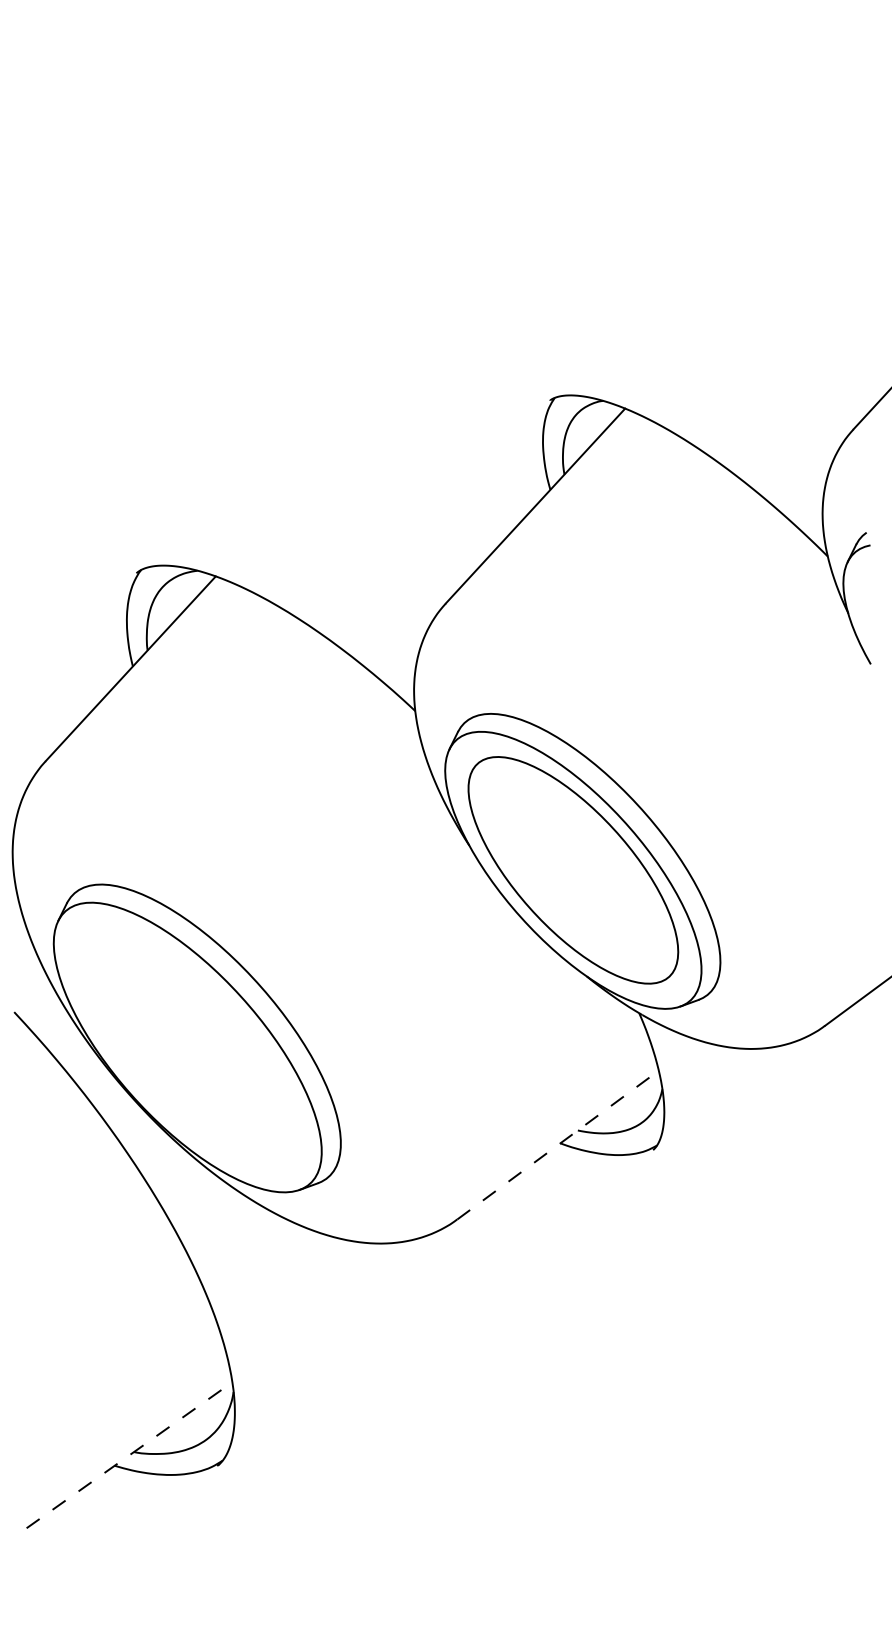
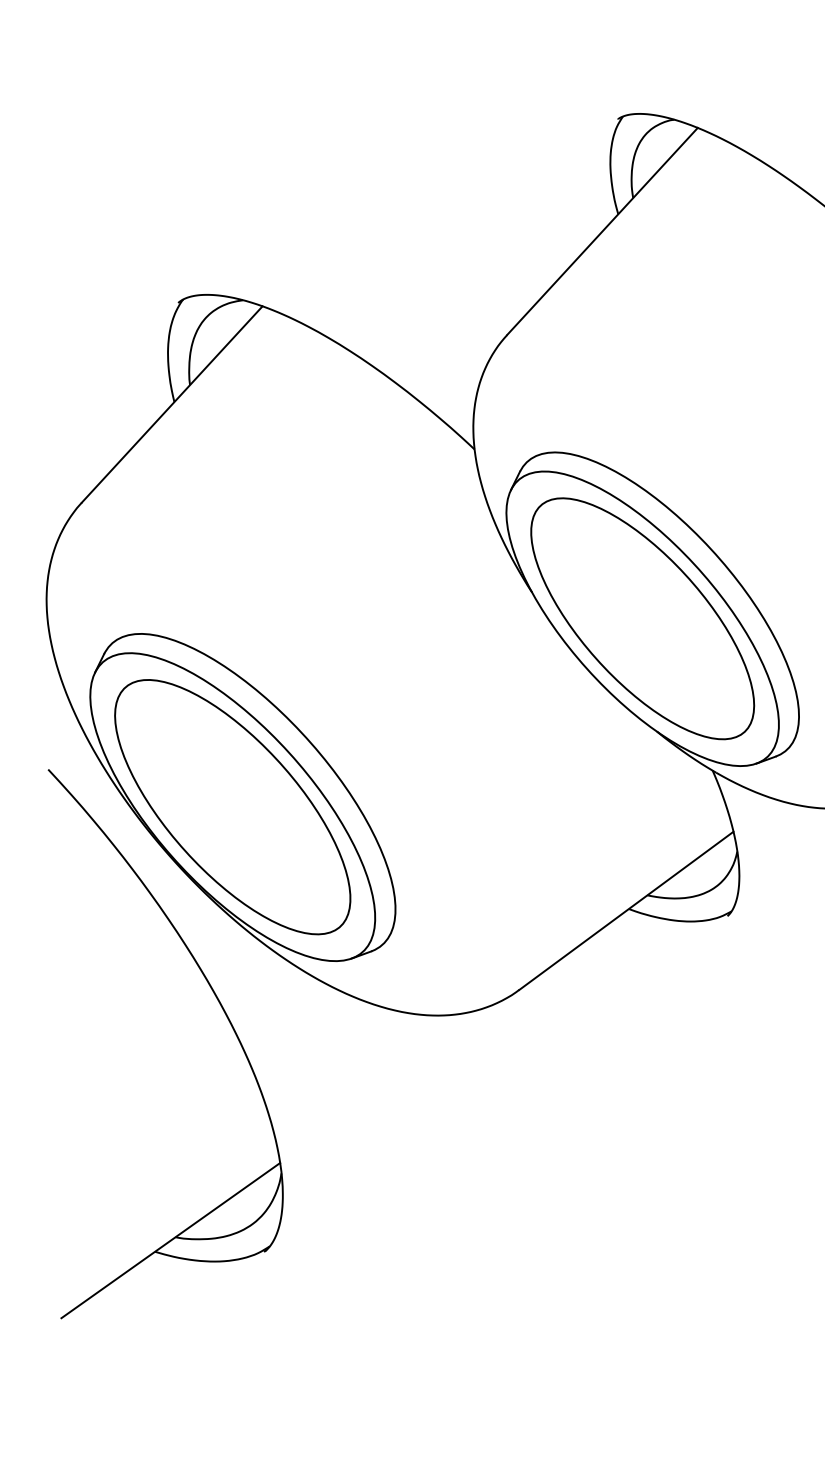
part: (187, 1047) -> (232, 807), added
line: (558, 1144) -> (626, 910), dashed -> solid
line: (129, 1454) -> (170, 1239), dashed -> solid

